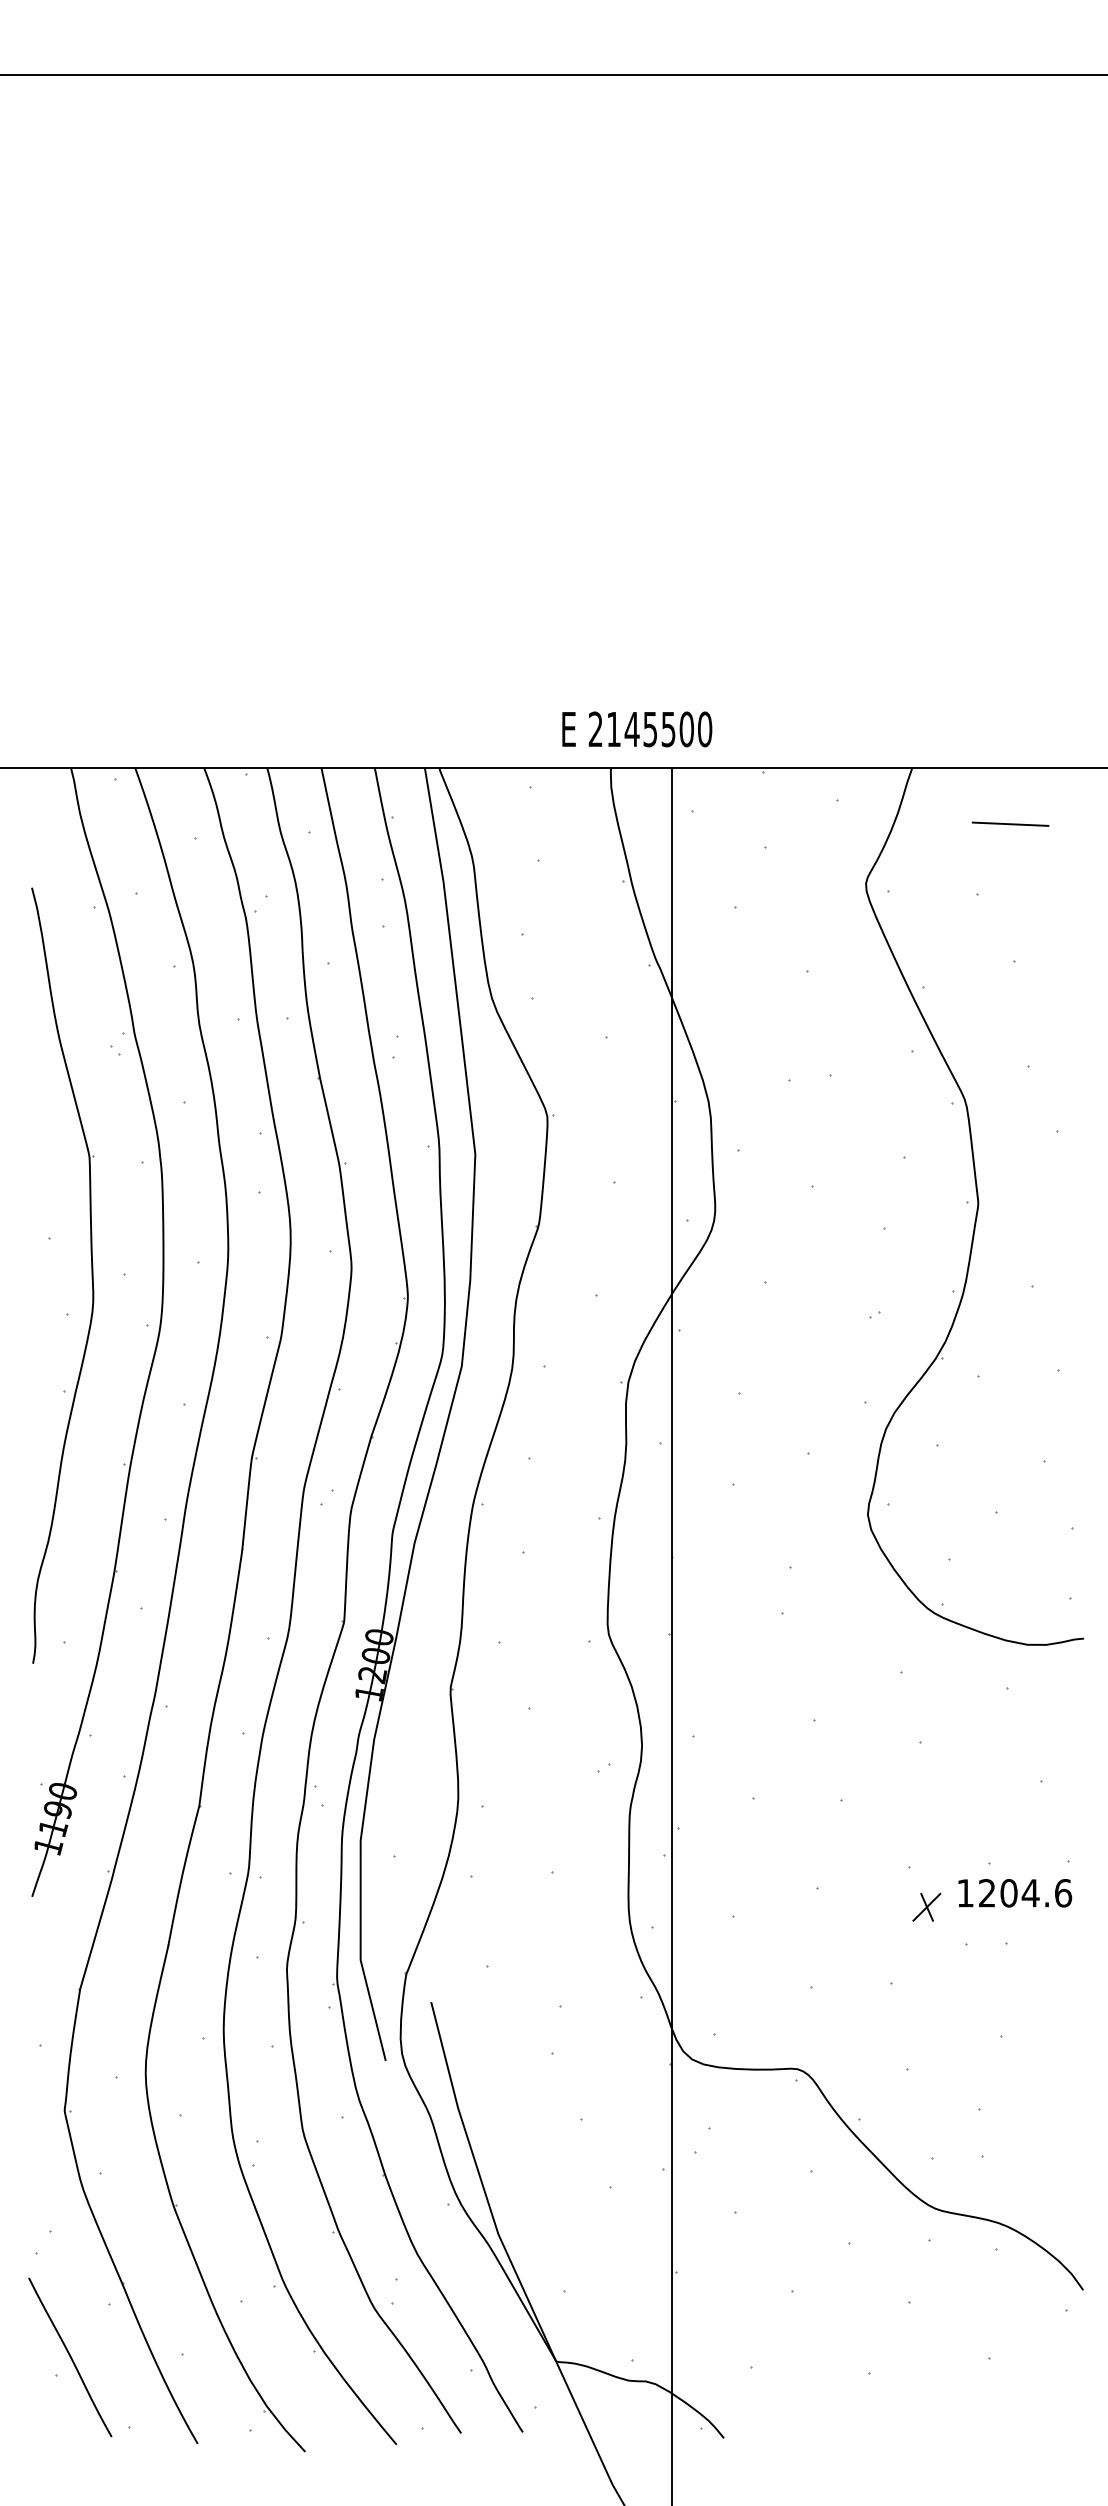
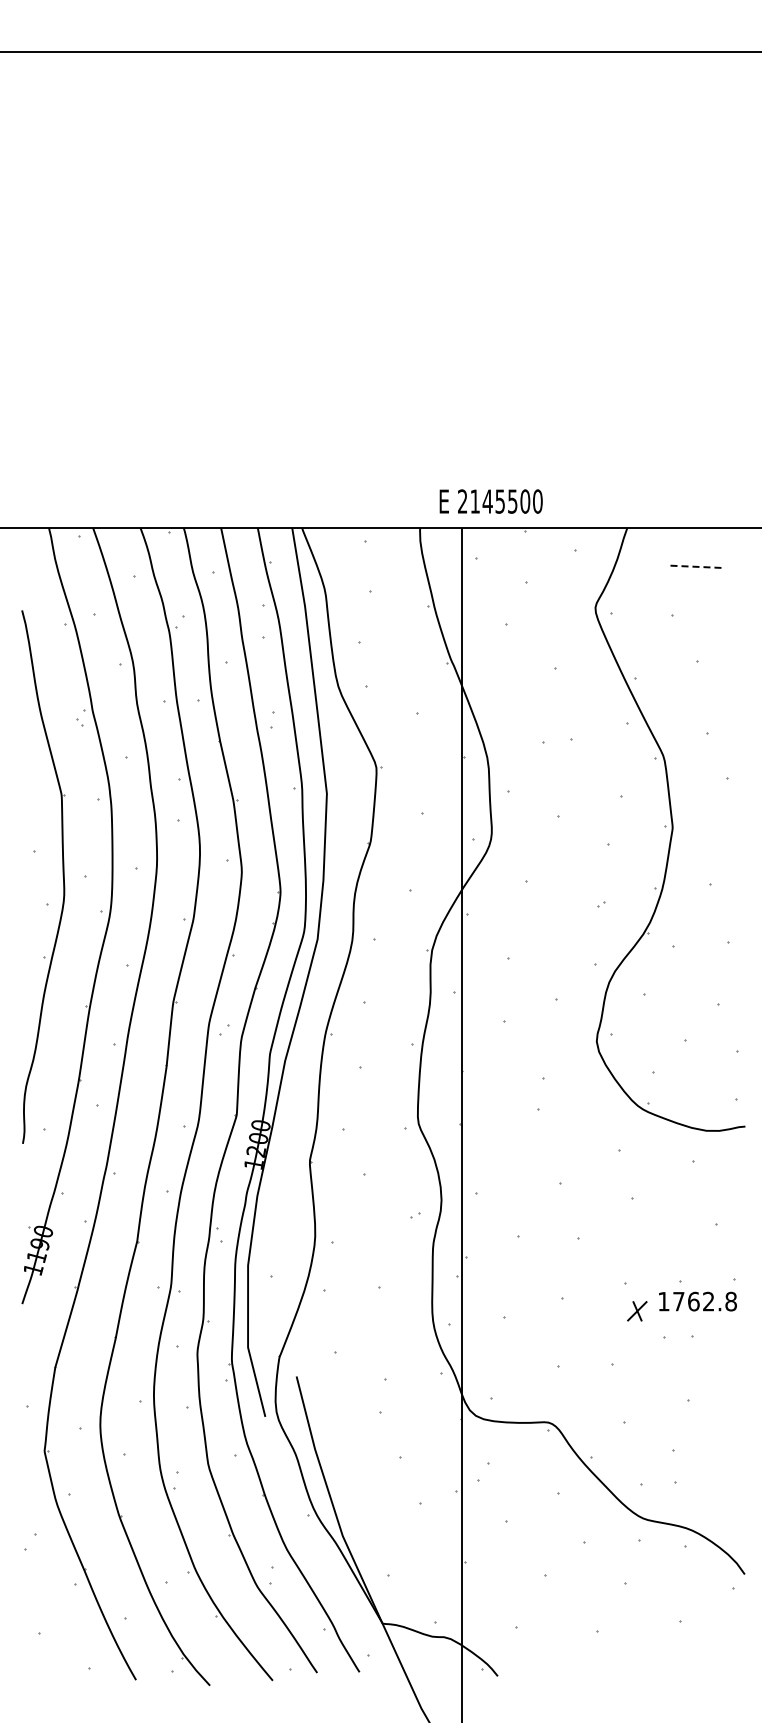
text: (636, 729) -> (490, 501), moved
line: (1010, 823) -> (694, 566), solid -> dashed
text: (1026, 1893) -> (705, 1301), 1204.6 -> 1762.8
line: (70, 2357) -> (48, 1620), removed

